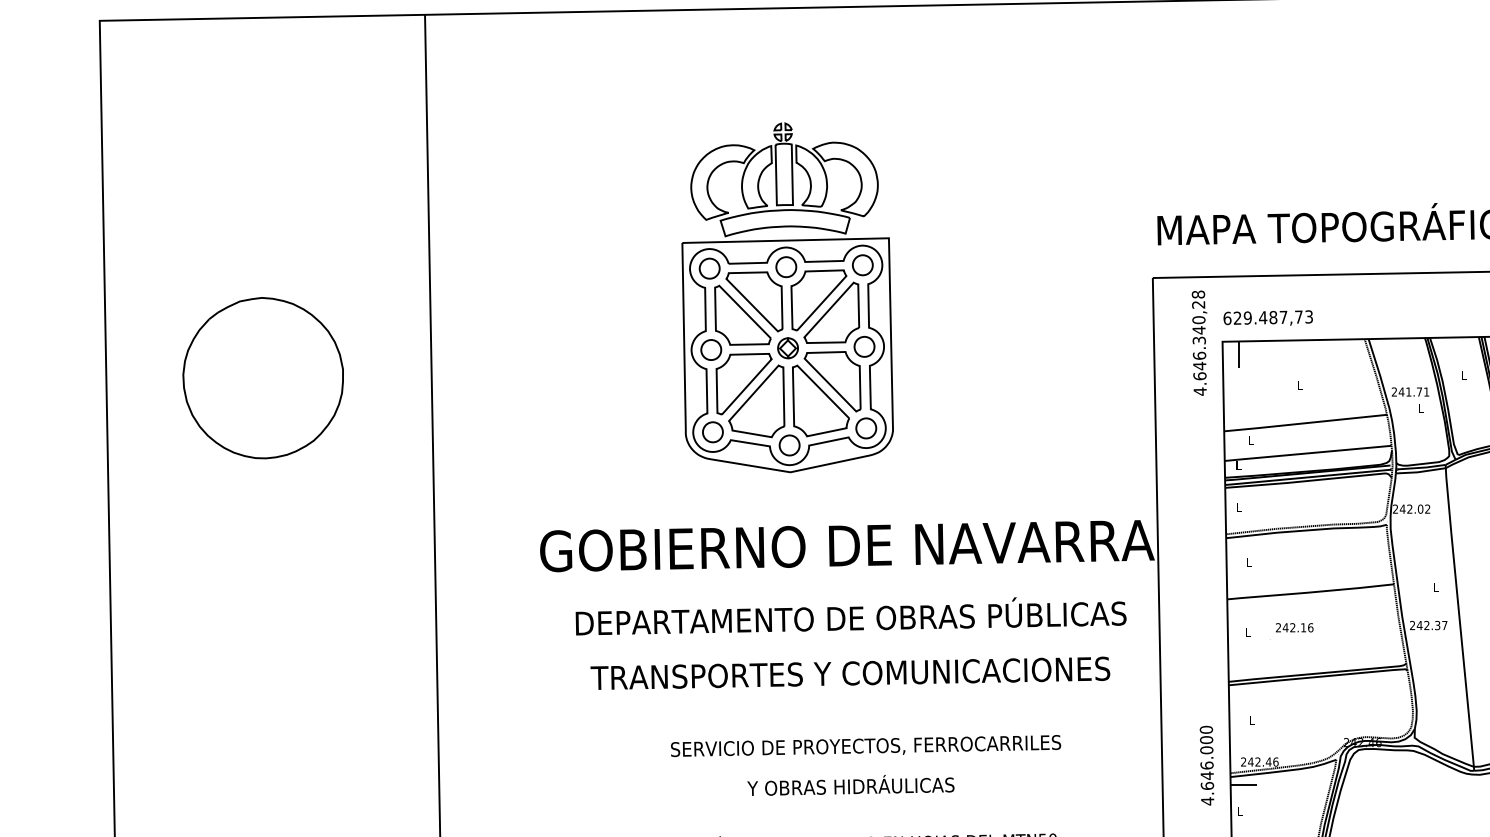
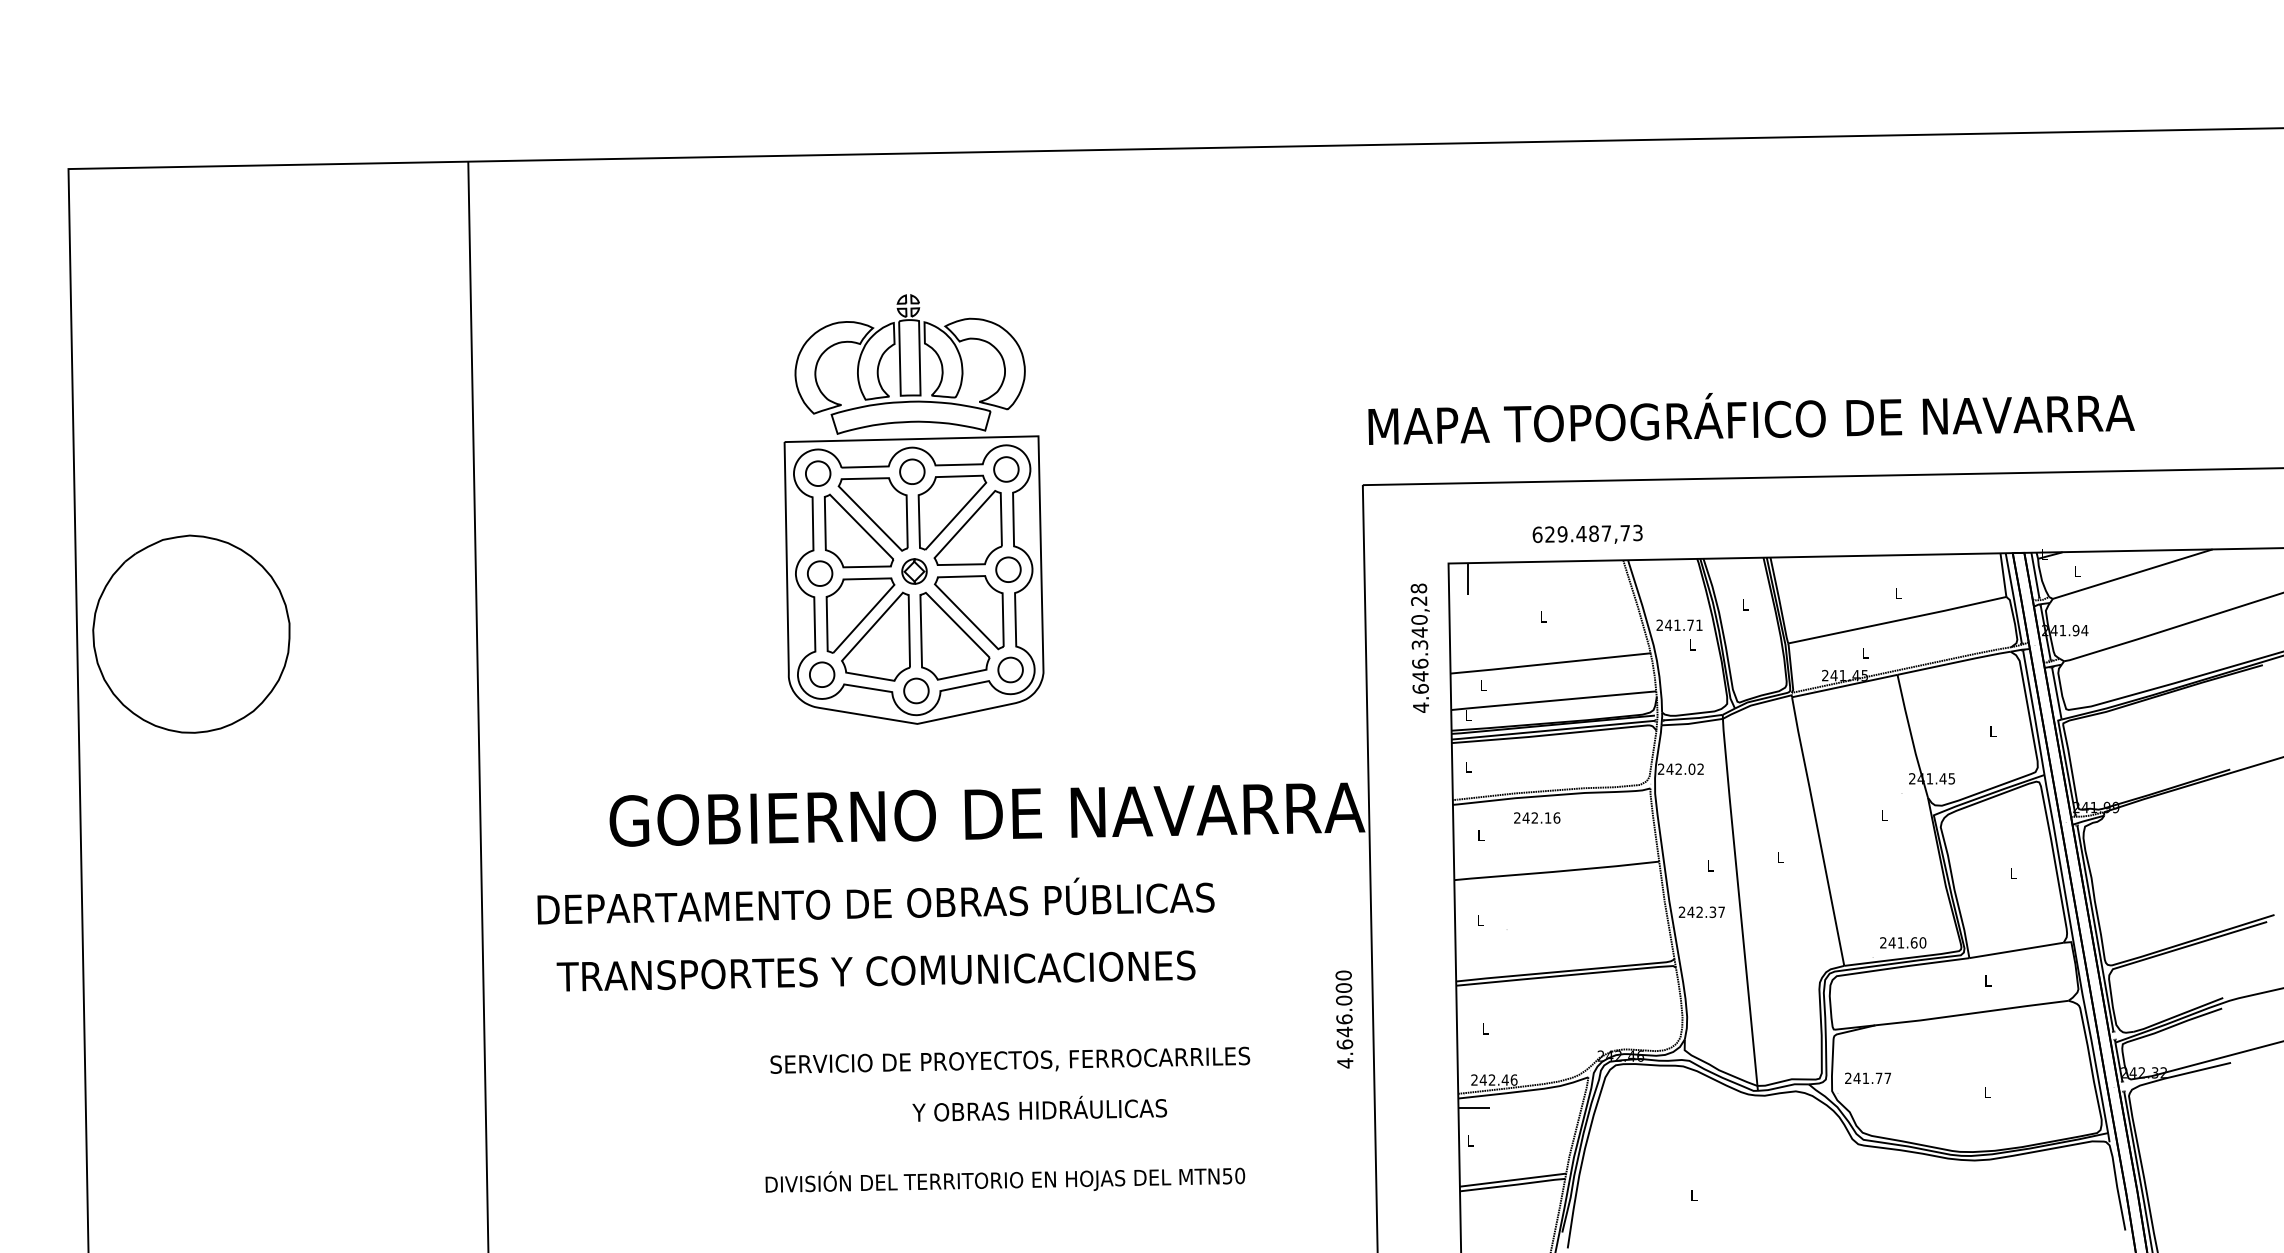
text: (1268, 317) -> (1587, 533), moved
text: (1198, 342) -> (1419, 647), moved
part: (263, 377) -> (191, 633), moved
text: (850, 615) -> (875, 900), moved
text: (1294, 627) -> (1537, 817), moved
text: (849, 672) -> (875, 970), moved
text: (1207, 765) -> (1344, 1019), moved
text: (850, 785) -> (1039, 1108), moved

